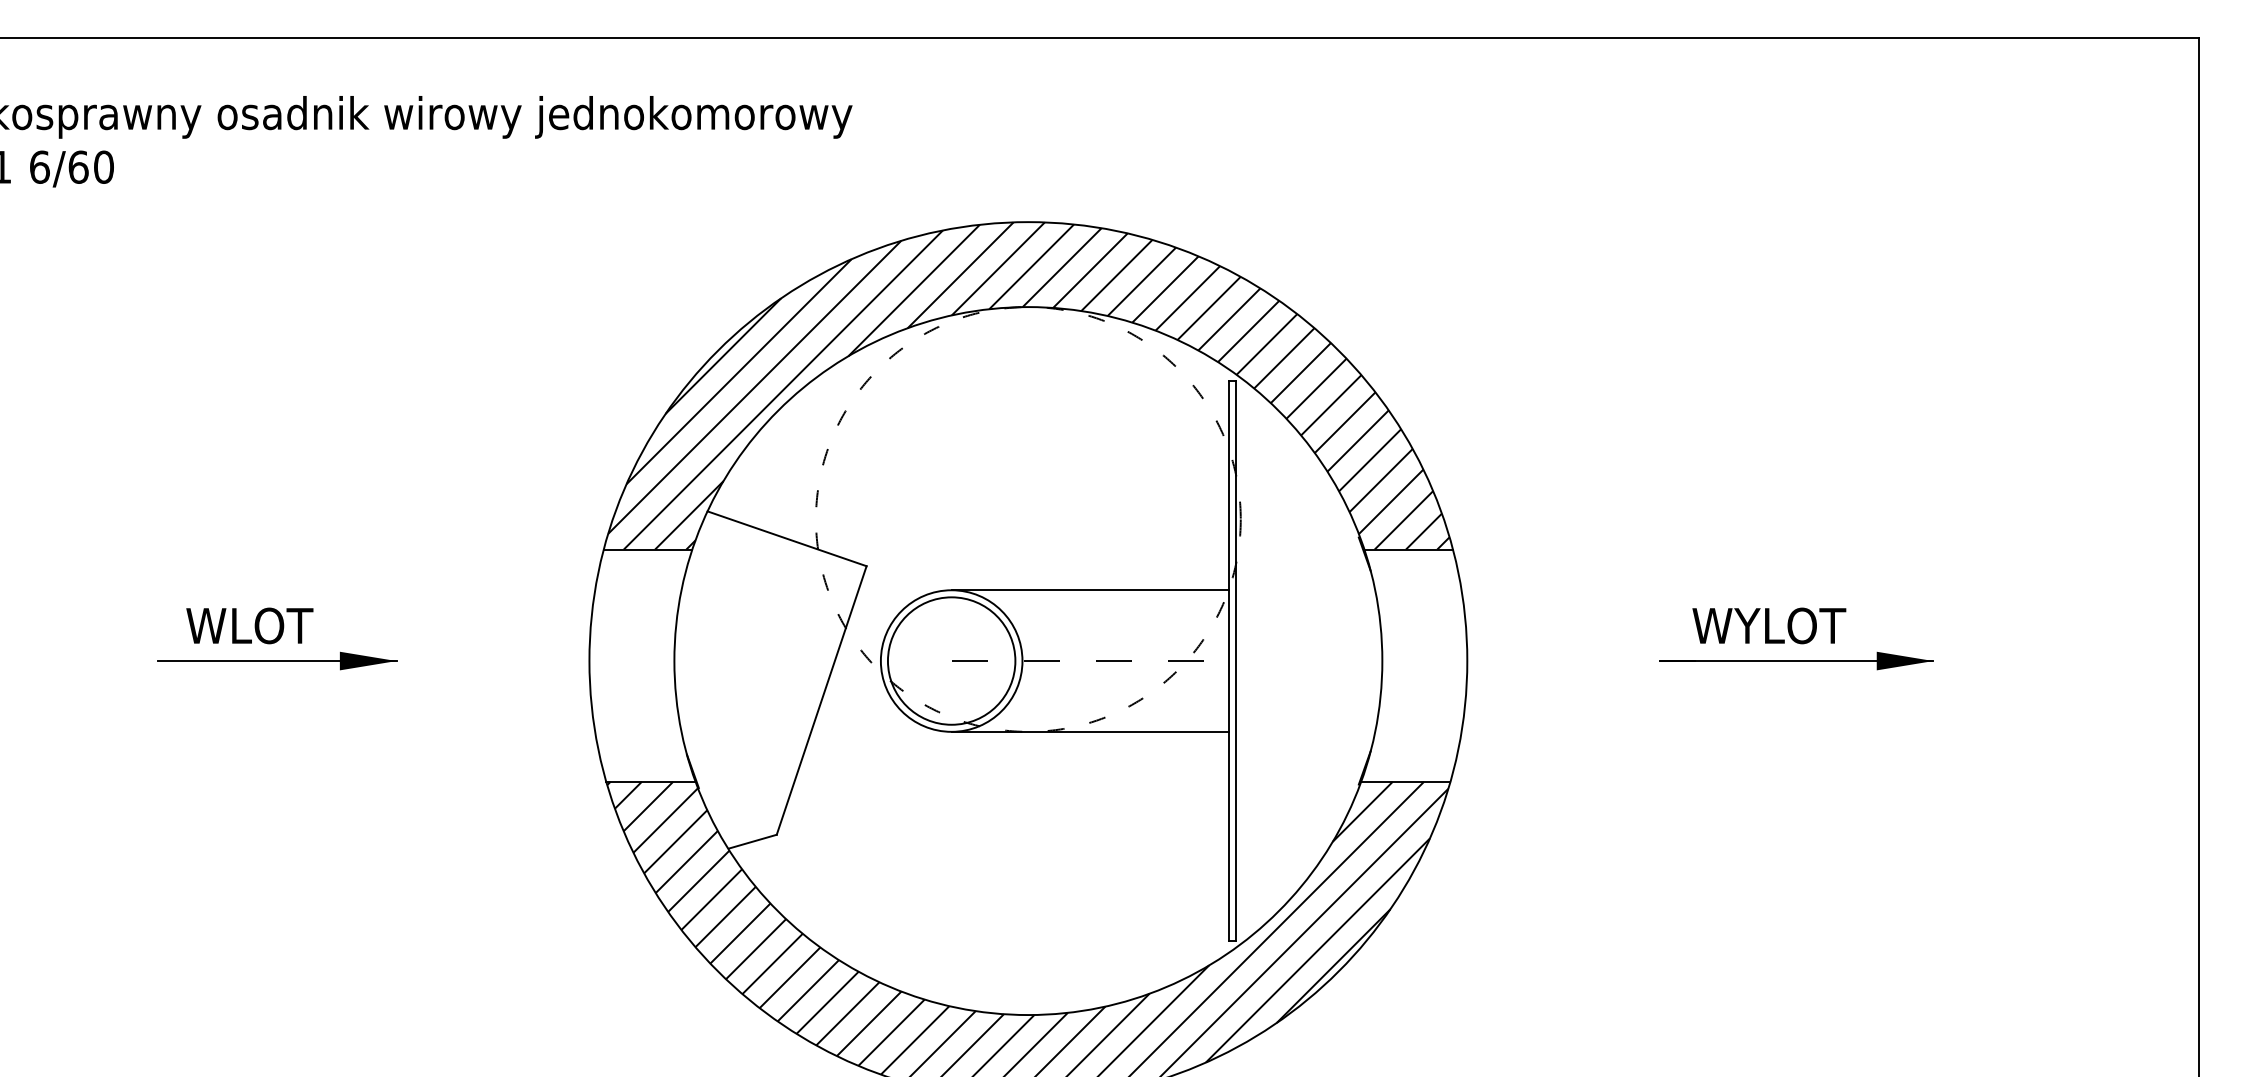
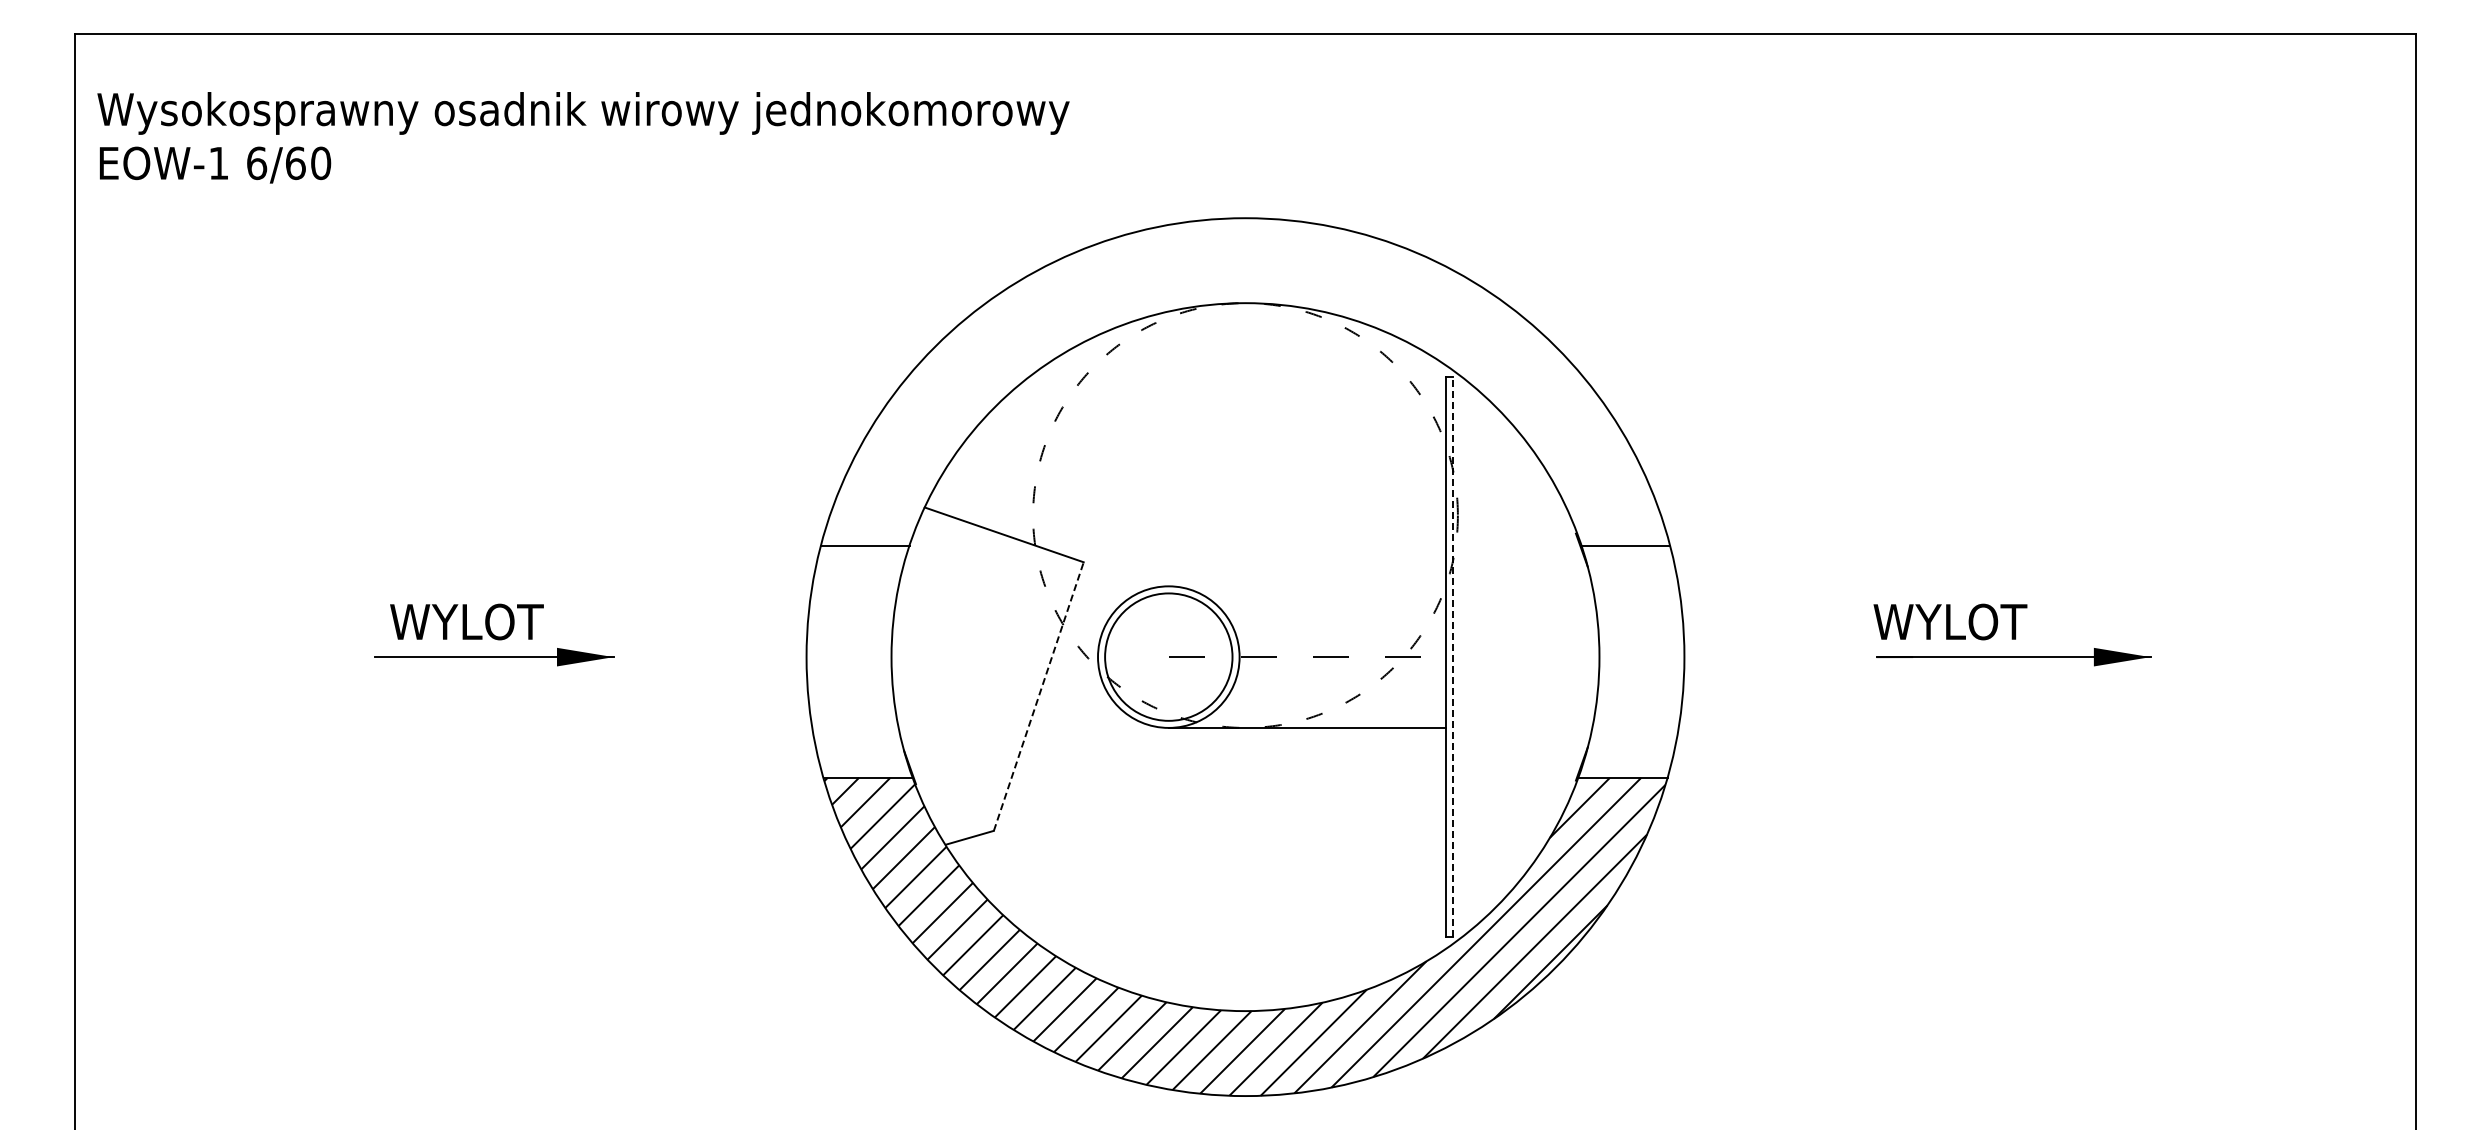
hatch: (1028, 385) -> (1245, 381), removed
line: (1089, 590) -> (1306, 586), removed
text: (249, 625) -> (466, 621), WLOT -> WYLOT
text: (1769, 625) -> (1950, 621), moved
line: (1235, 661) -> (1452, 657), solid -> dashed
line: (821, 700) -> (1038, 696), solid -> dashed

